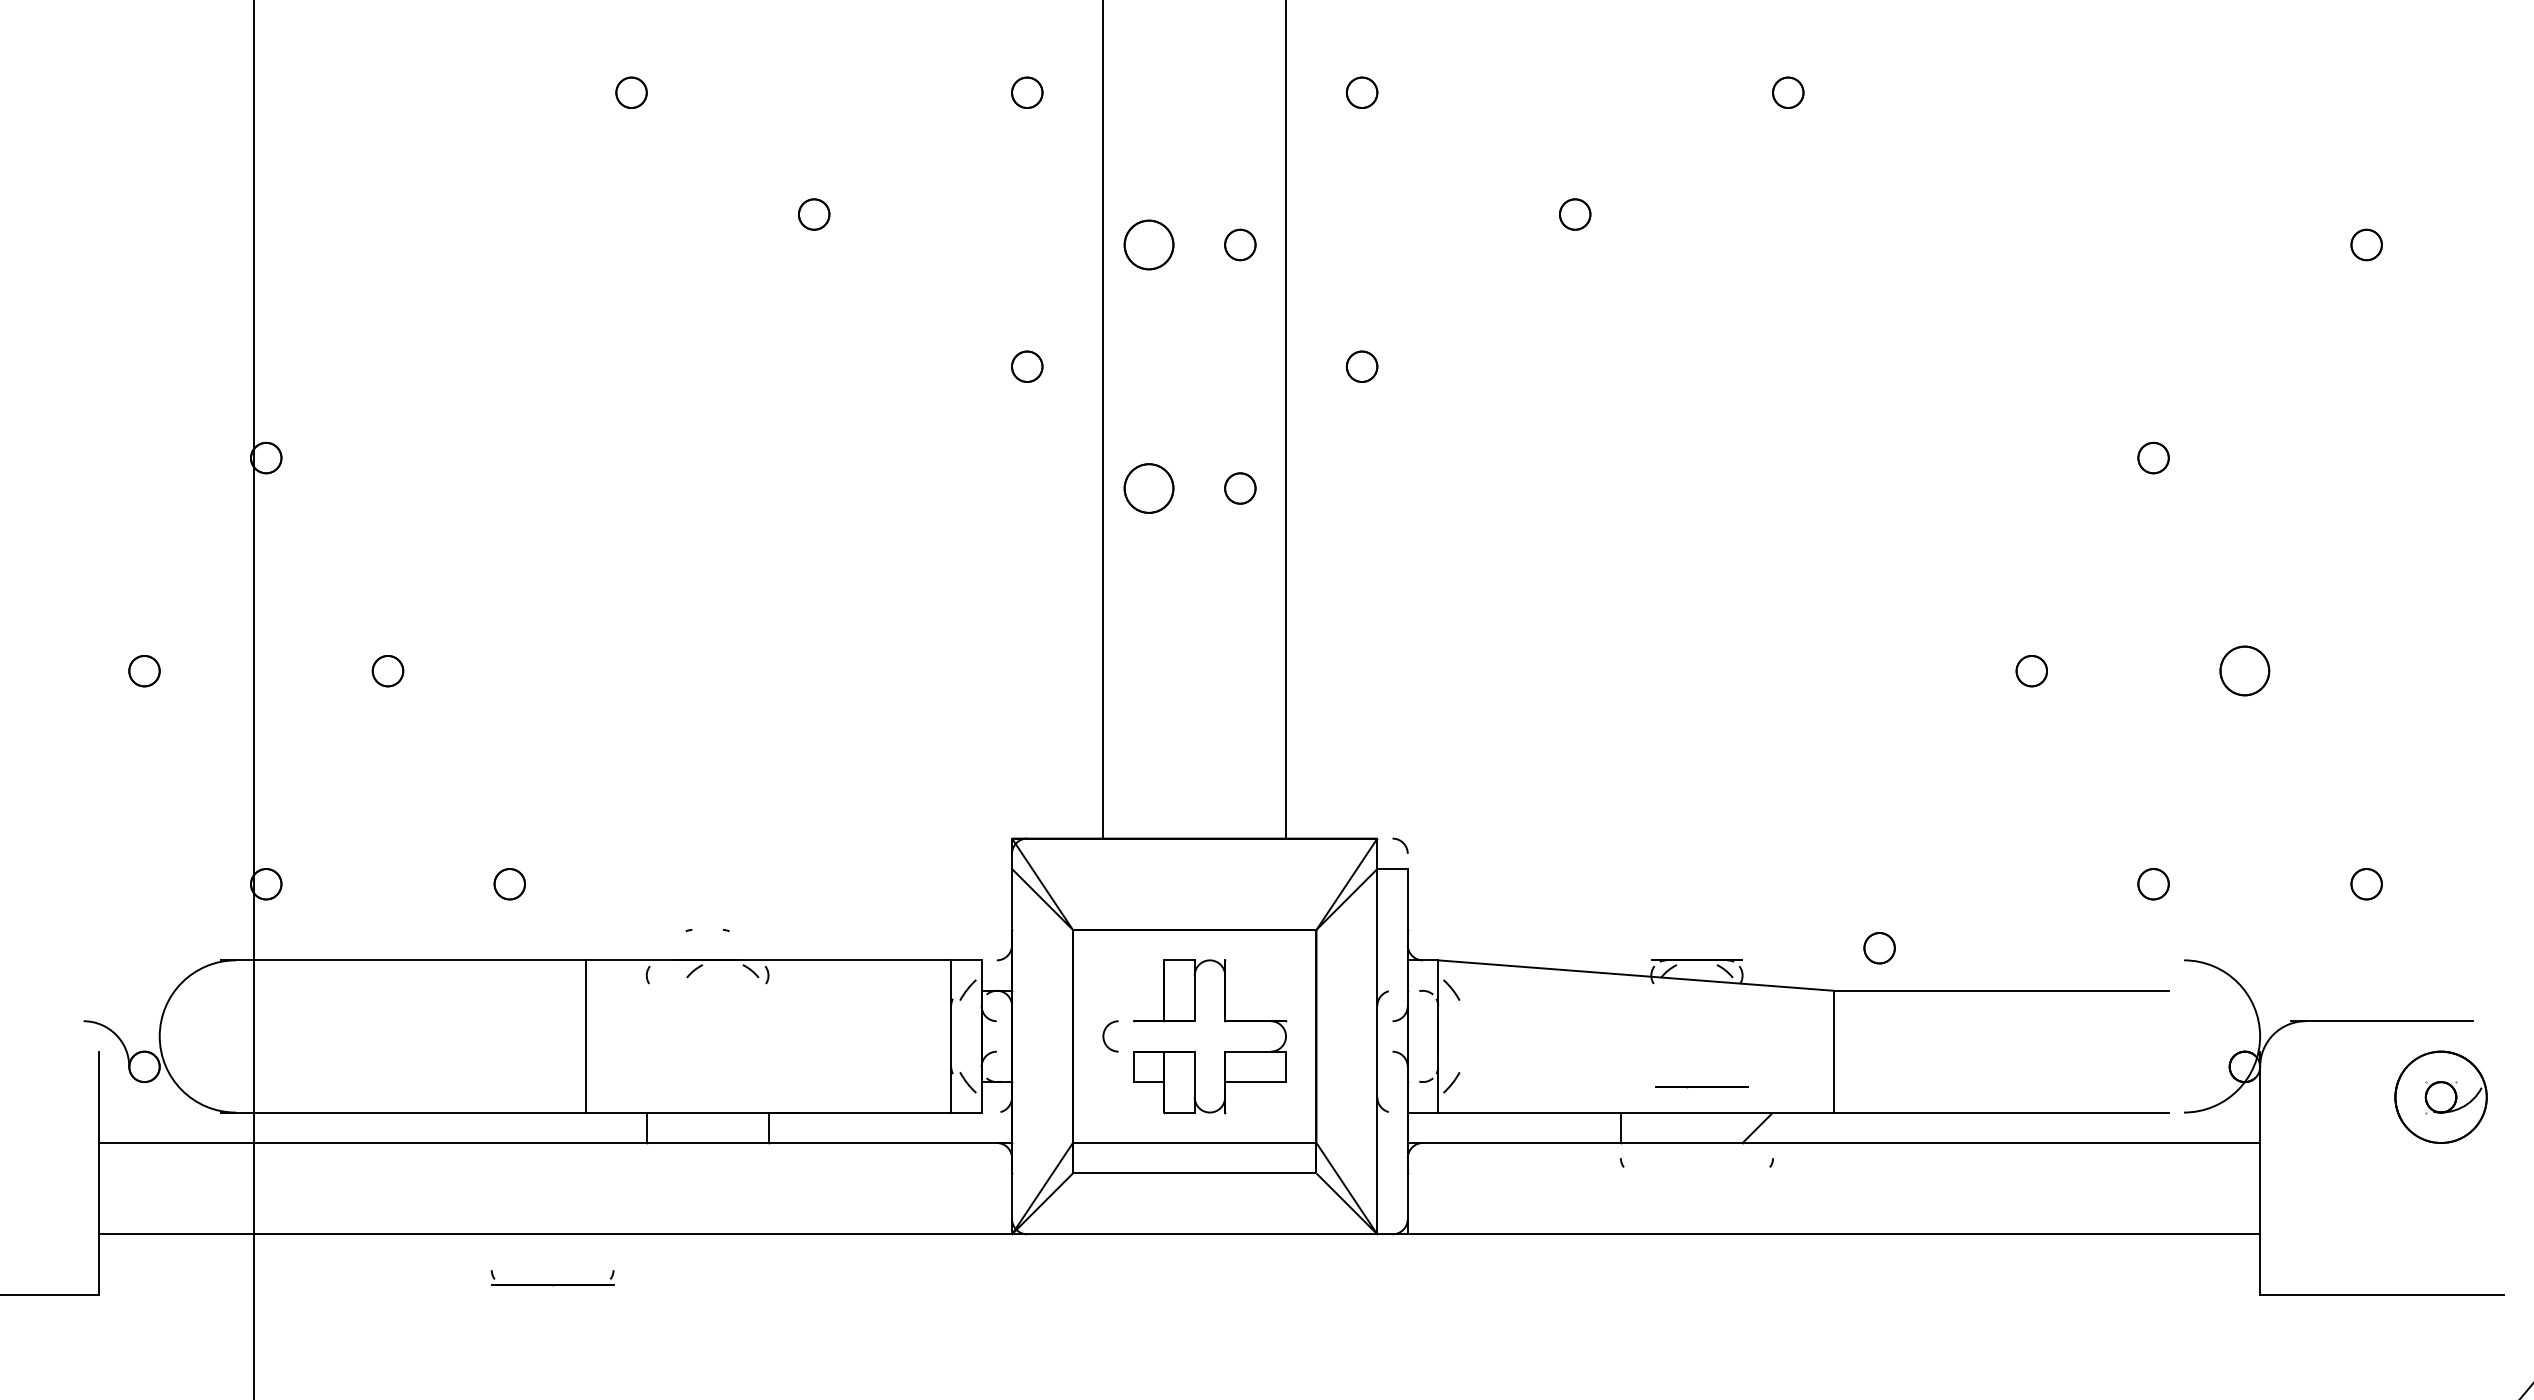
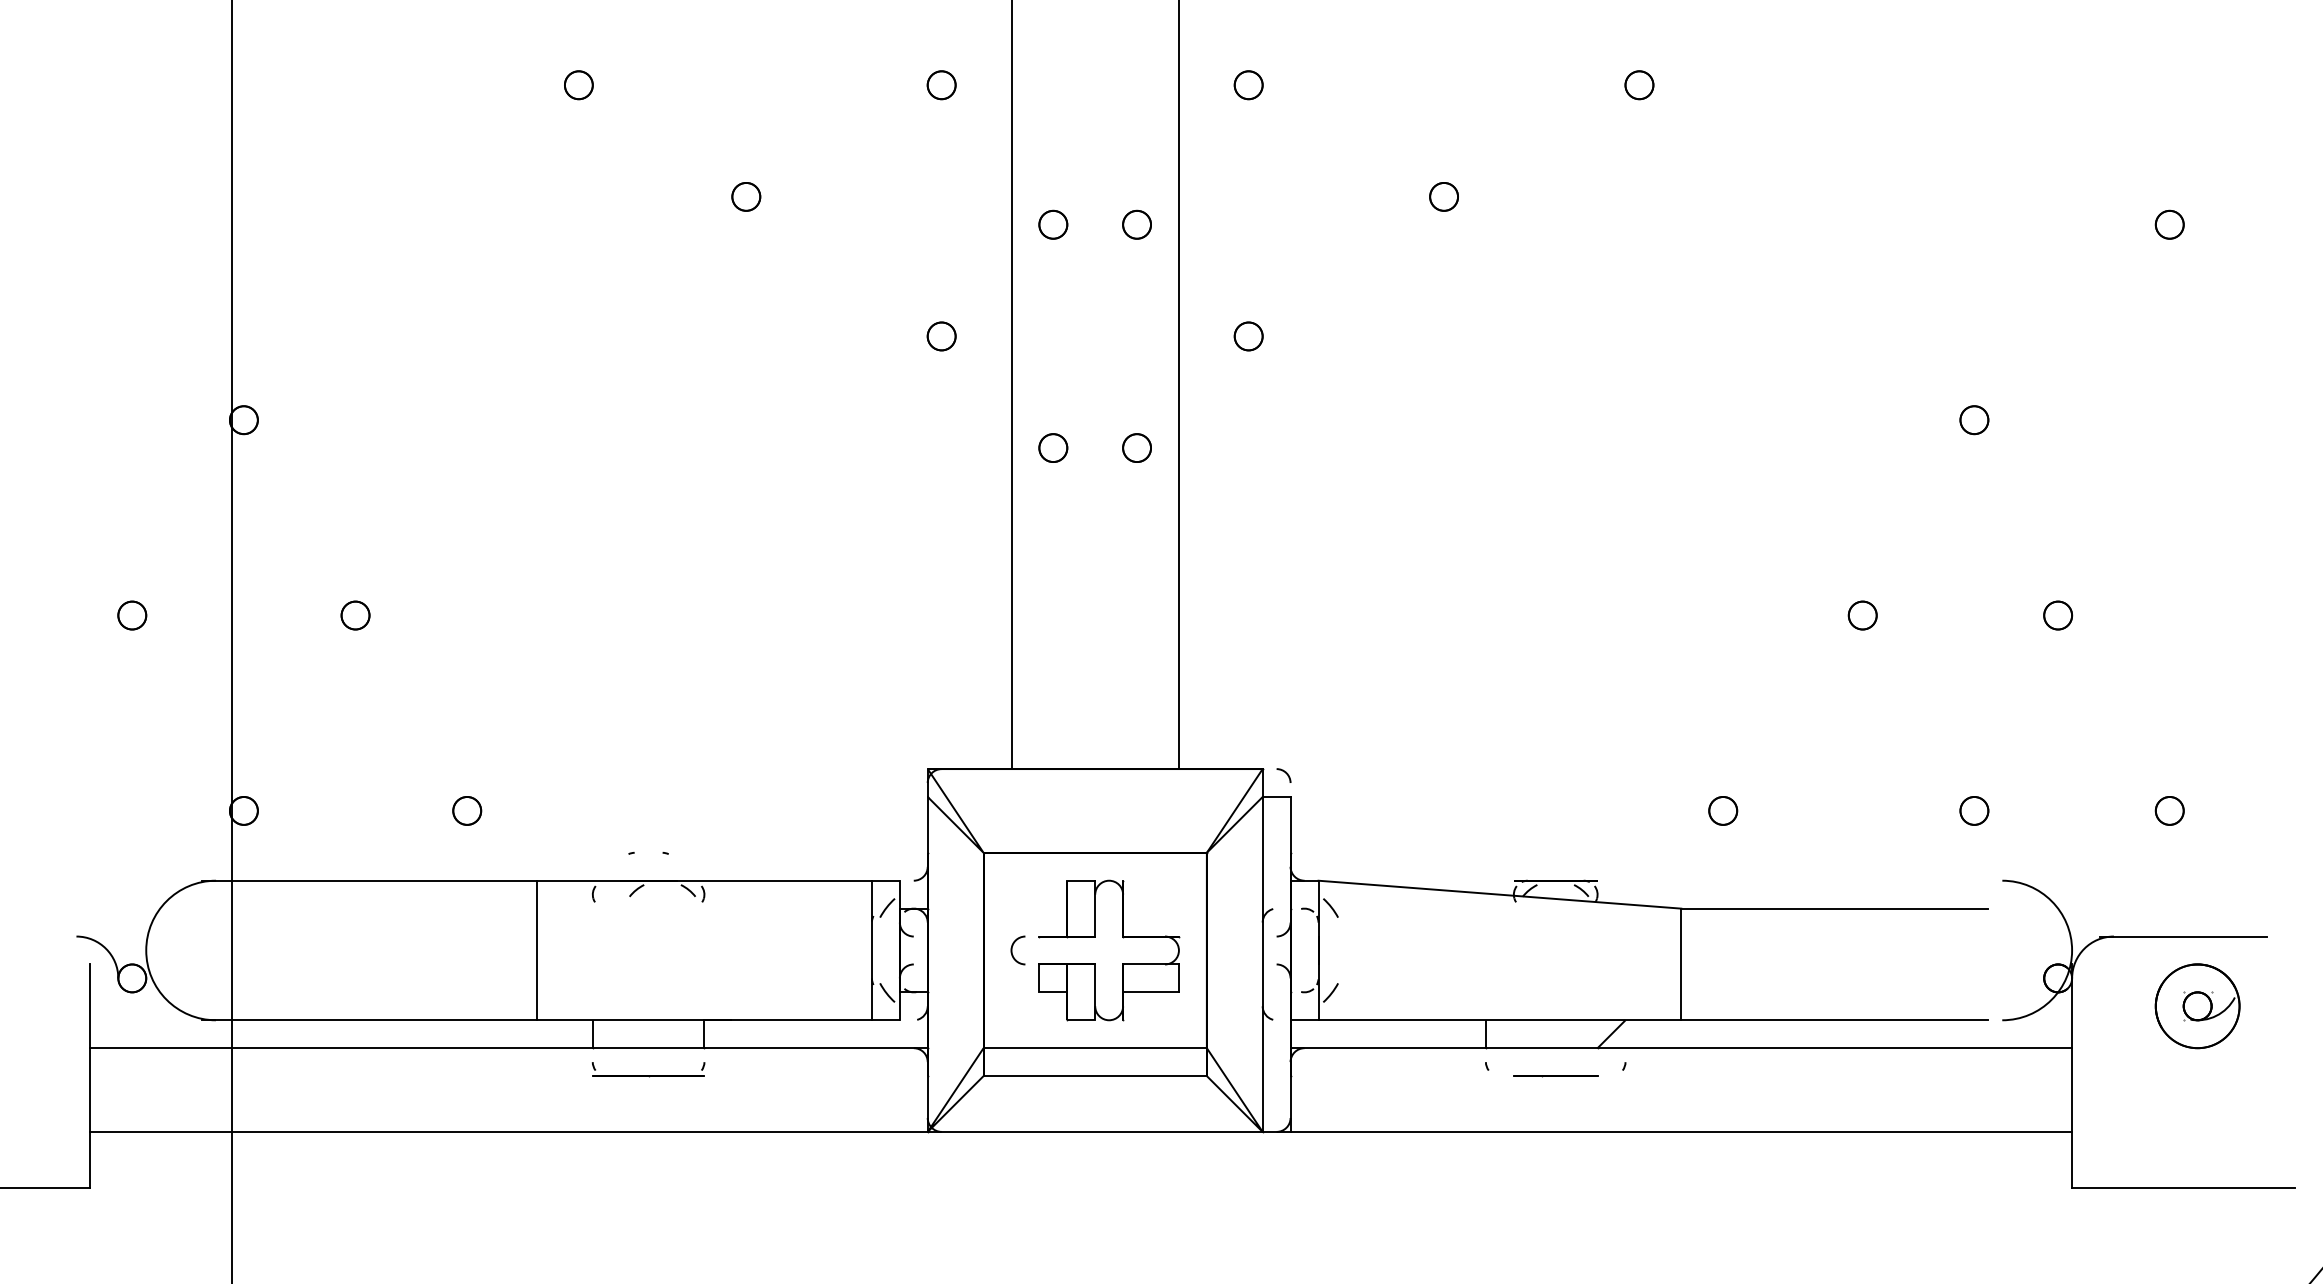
part: (1148, 244) -> (1052, 224), size x0.62
part: (1148, 488) -> (1052, 448), size x0.62
part: (2244, 671) -> (2057, 615), size x0.62
part: (1879, 948) -> (1723, 811), moved
line: (1701, 1087) -> (1555, 1076), moved
part: (2440, 1096) -> (2197, 1005), moved
part: (552, 1278) -> (648, 1069), moved

